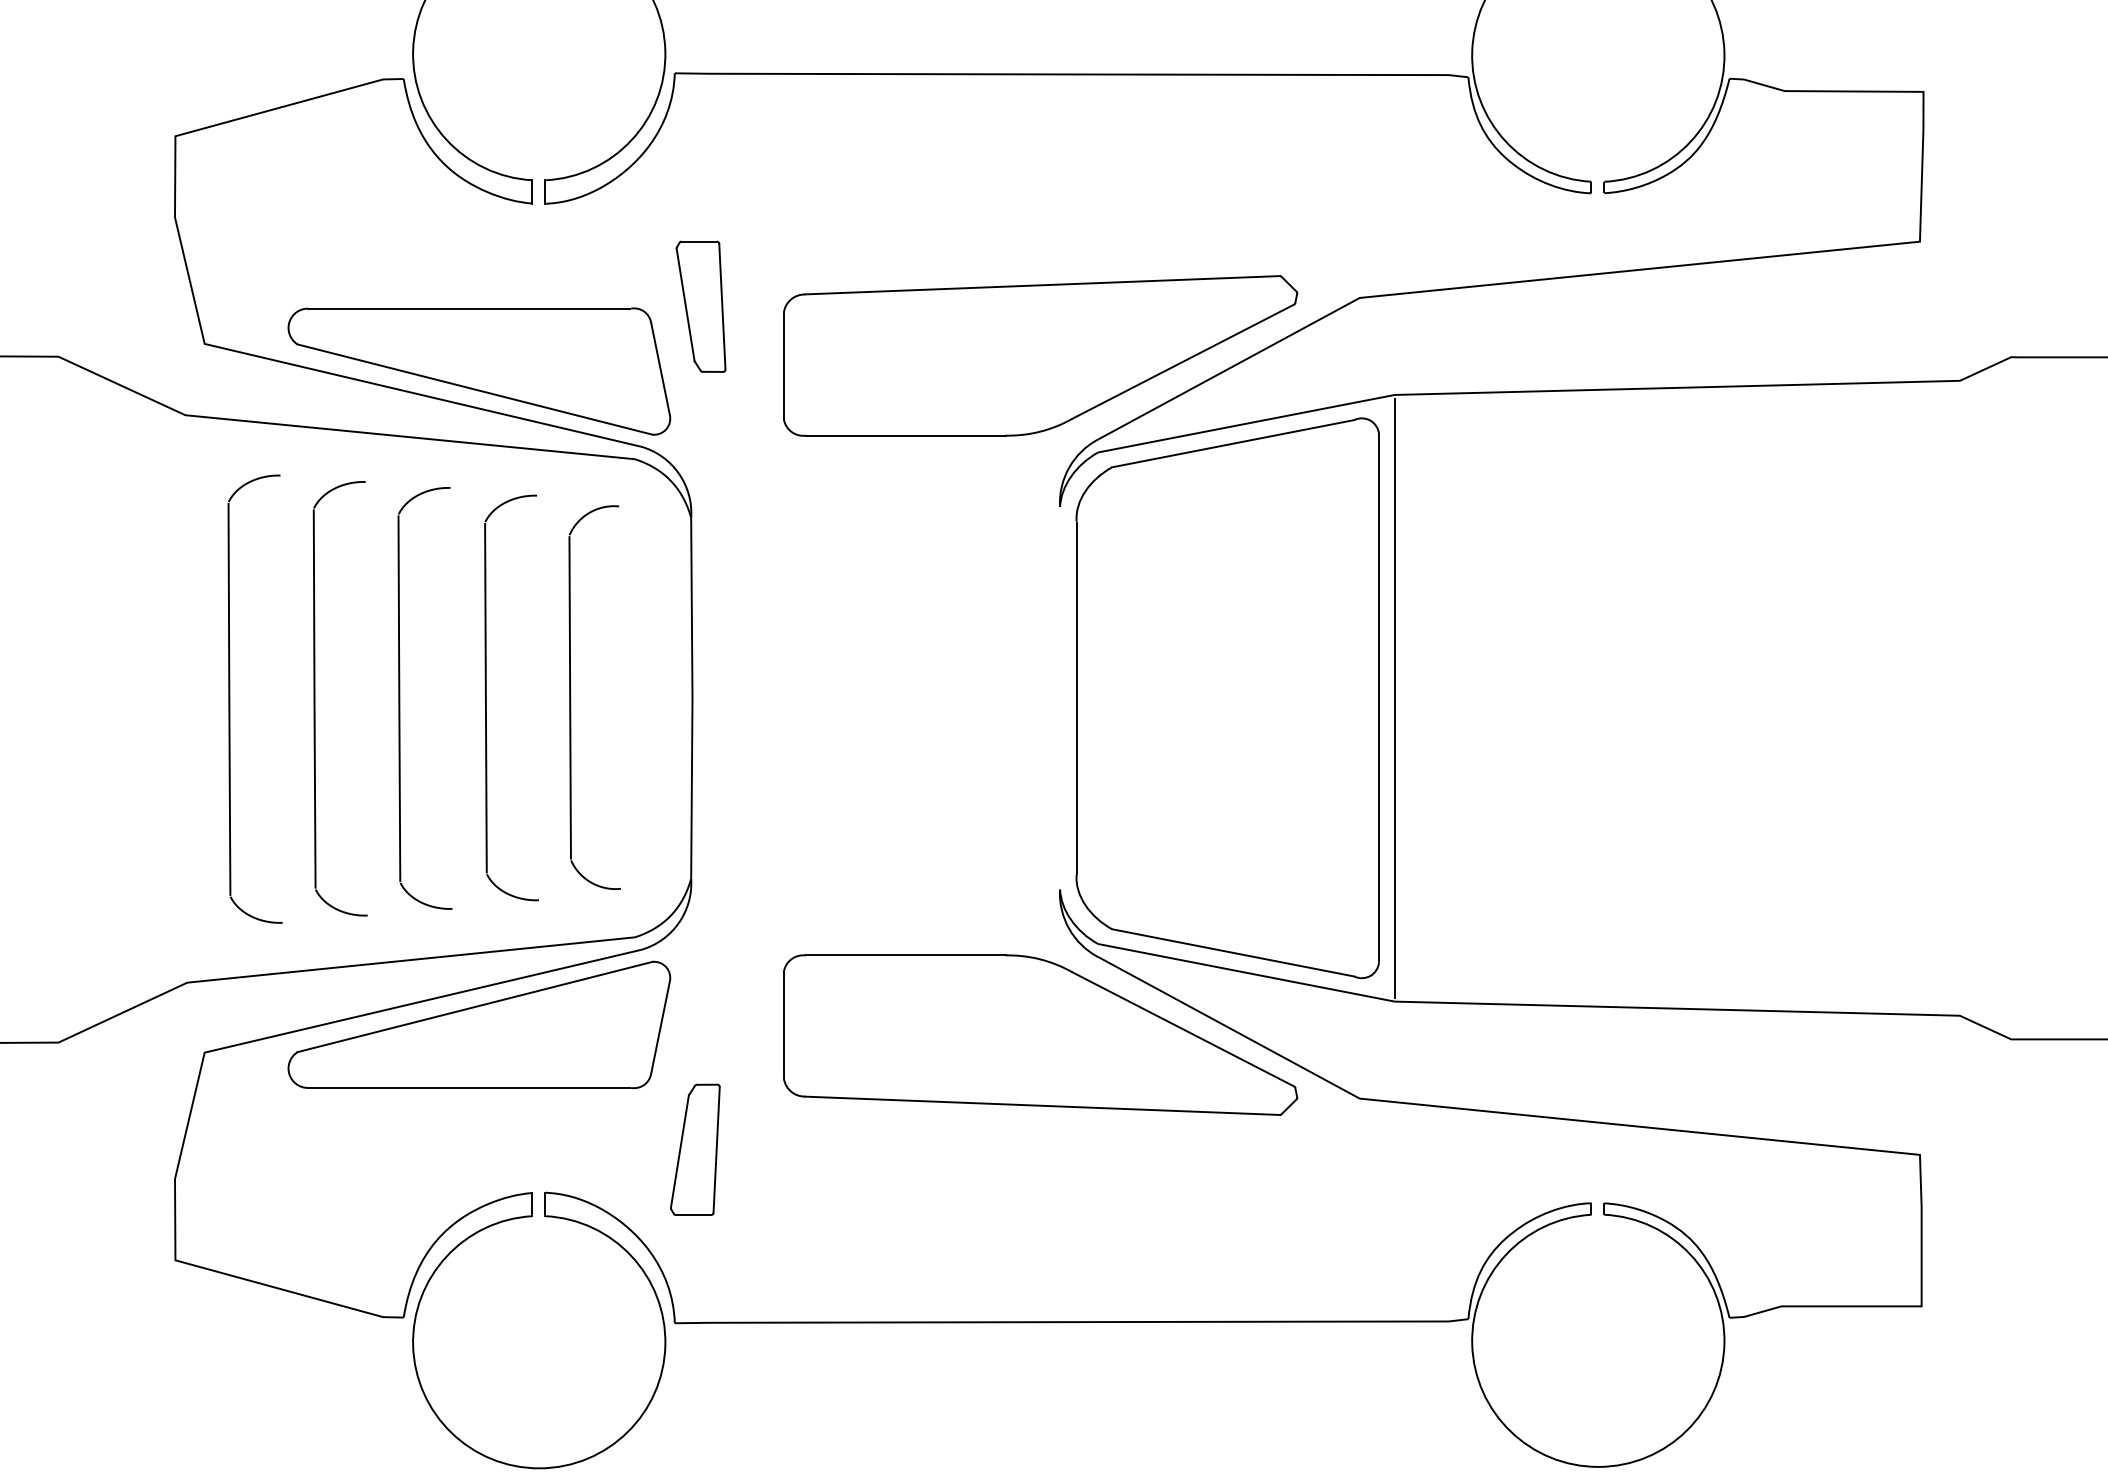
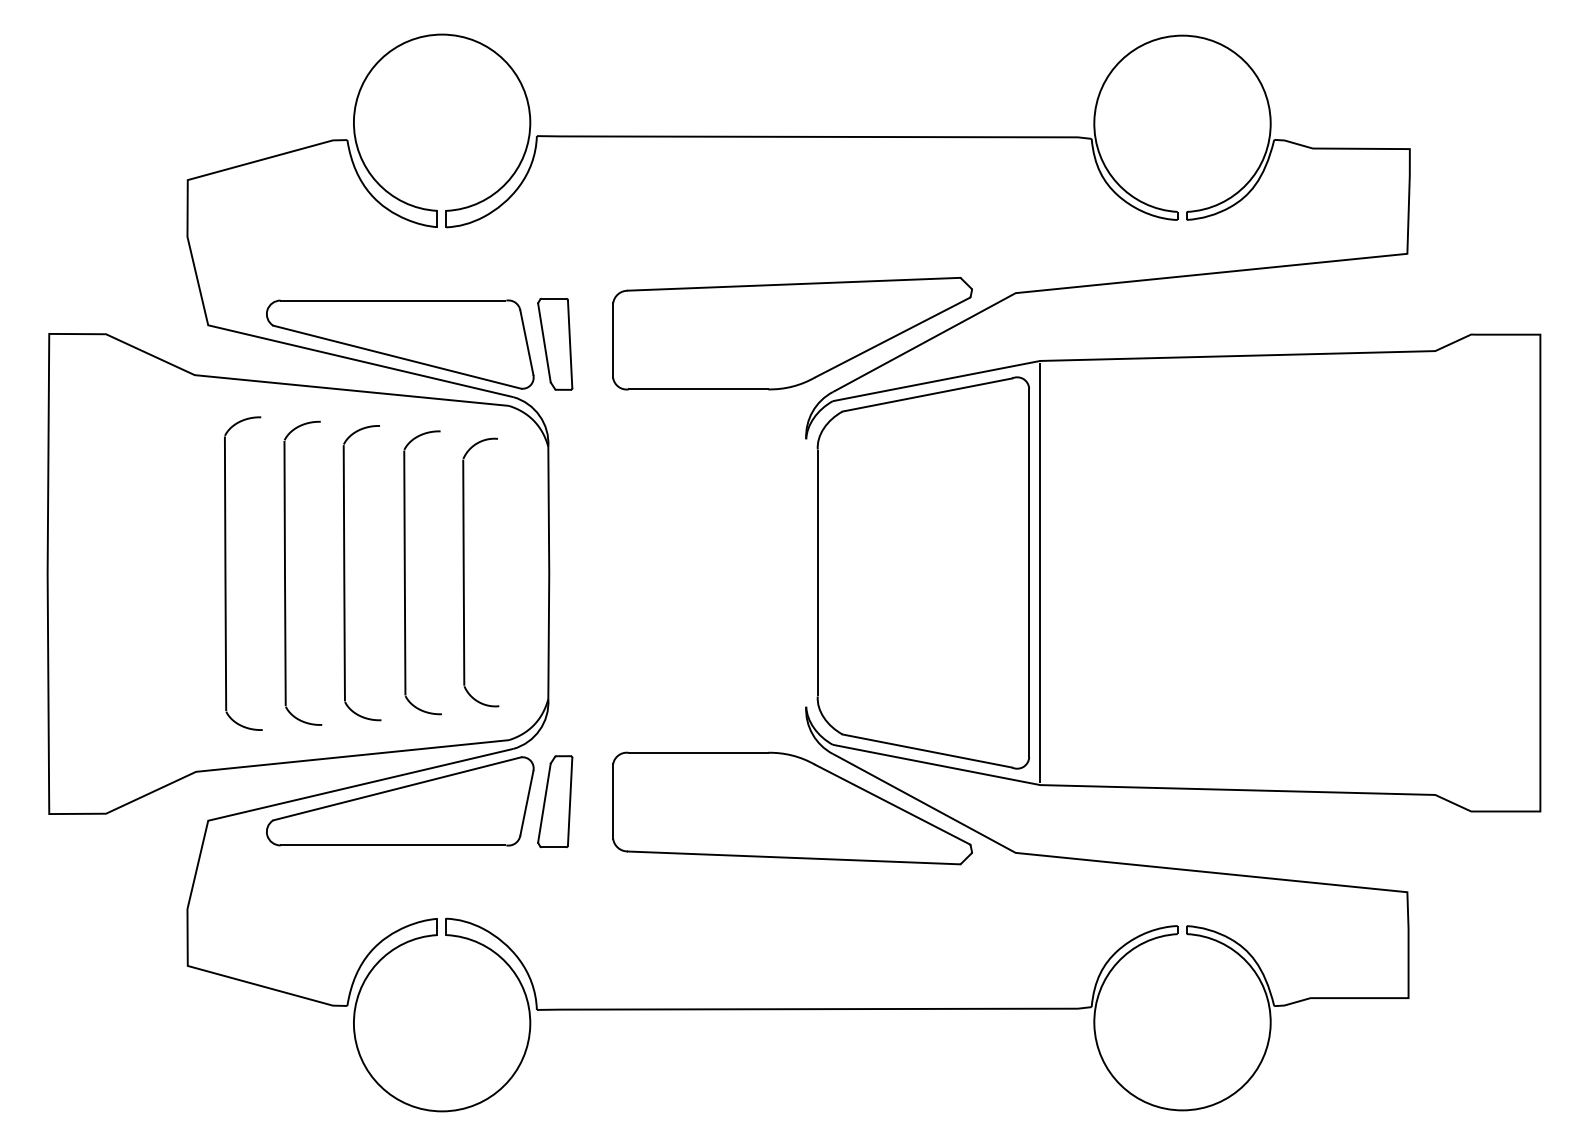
part: (701, 305) -> (555, 343), moved
part: (695, 1149) -> (555, 801), moved

